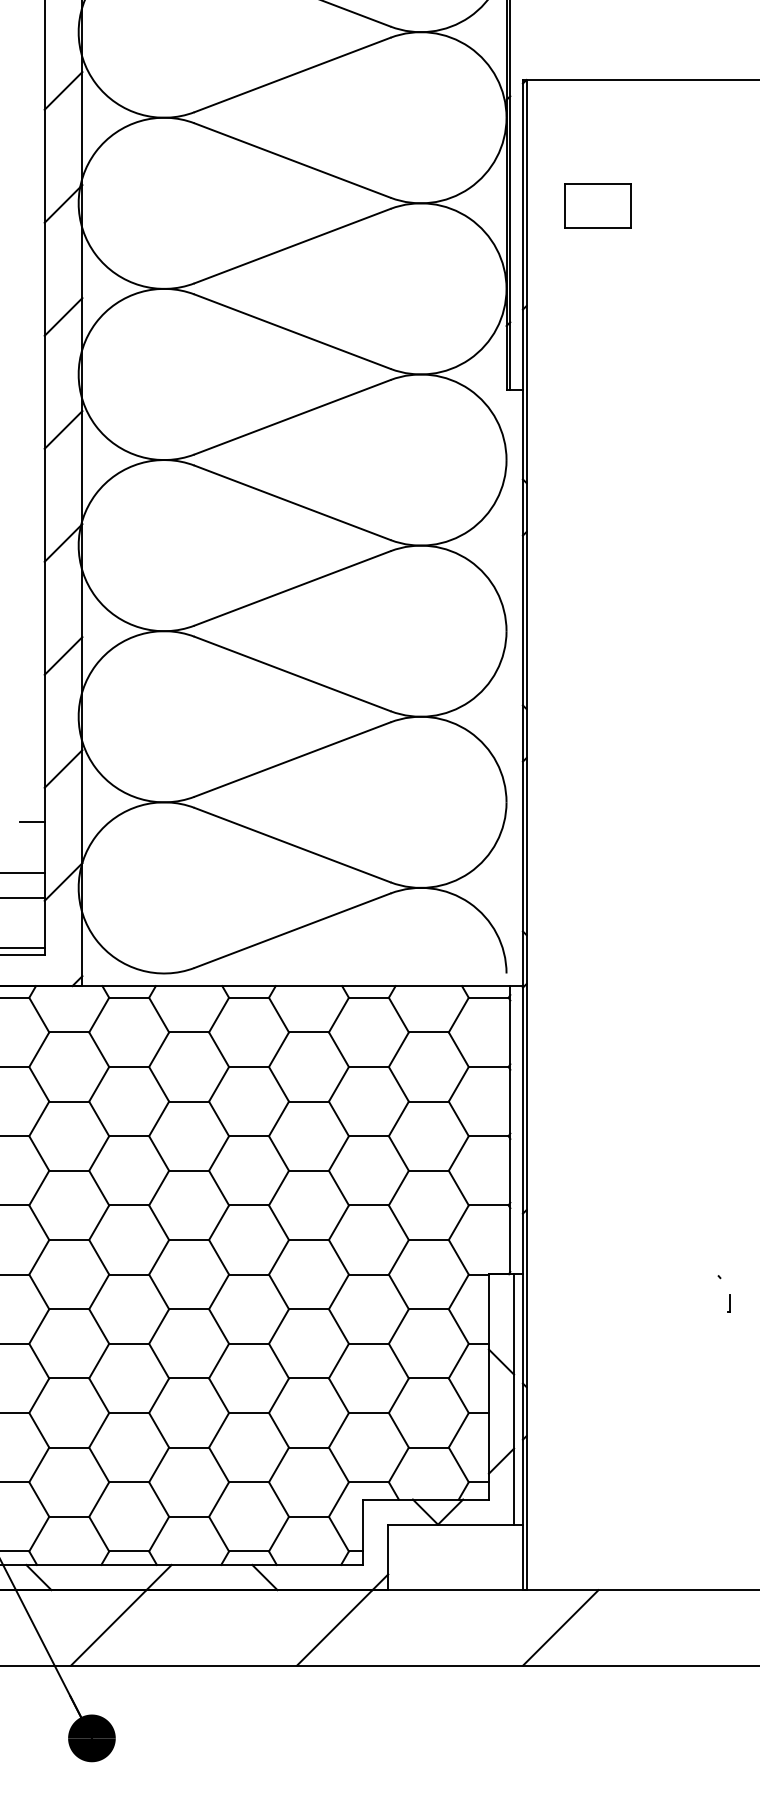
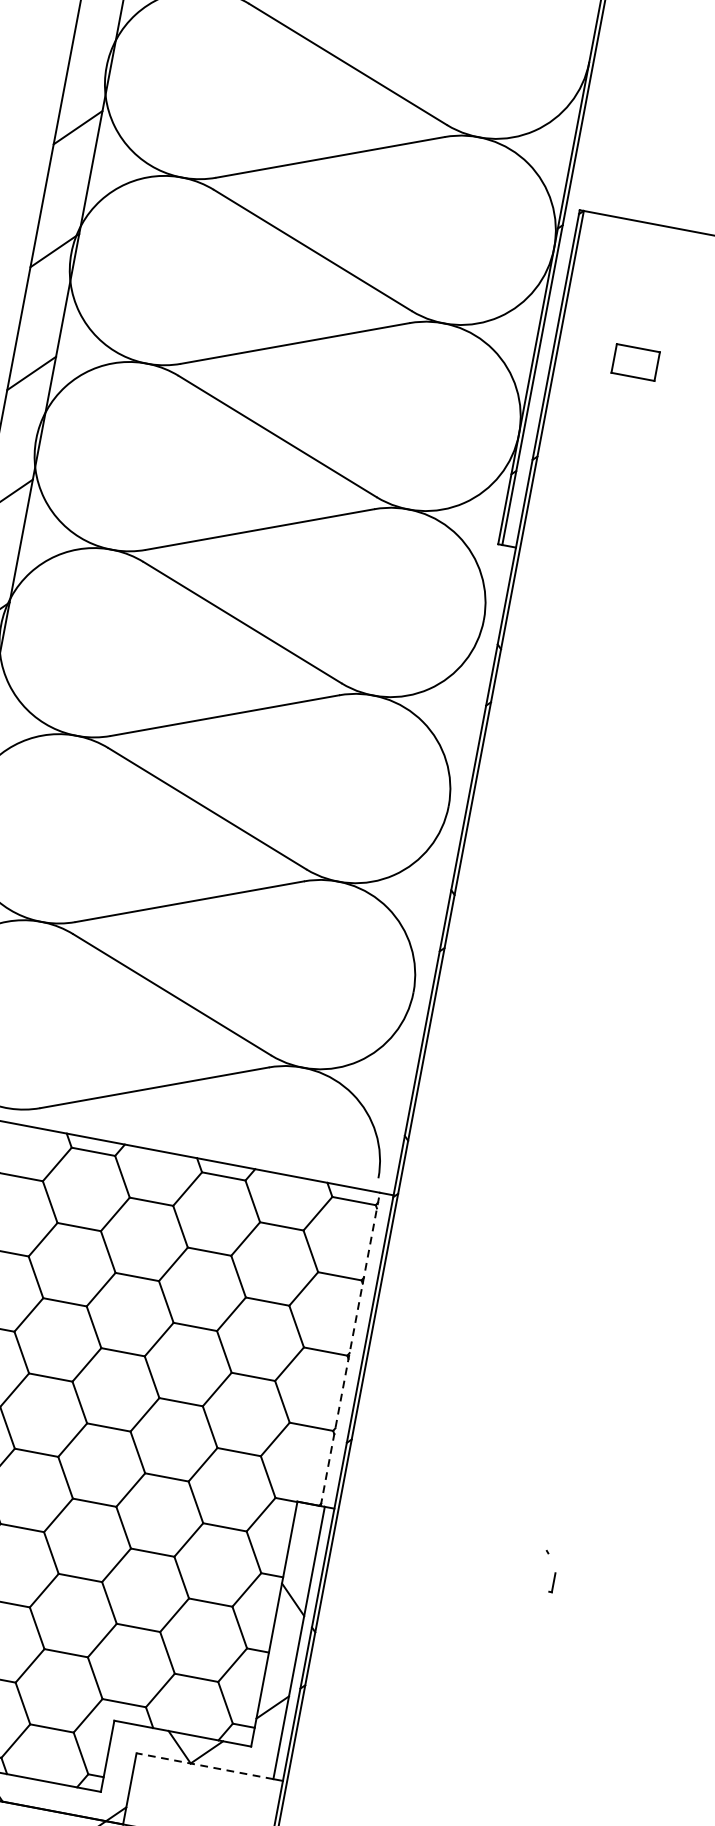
part: (597, 205) -> (635, 361), size x0.6
line: (510, 1129) -> (350, 1348), solid -> dashed
line: (451, 1524) -> (205, 1766), solid -> dashed

